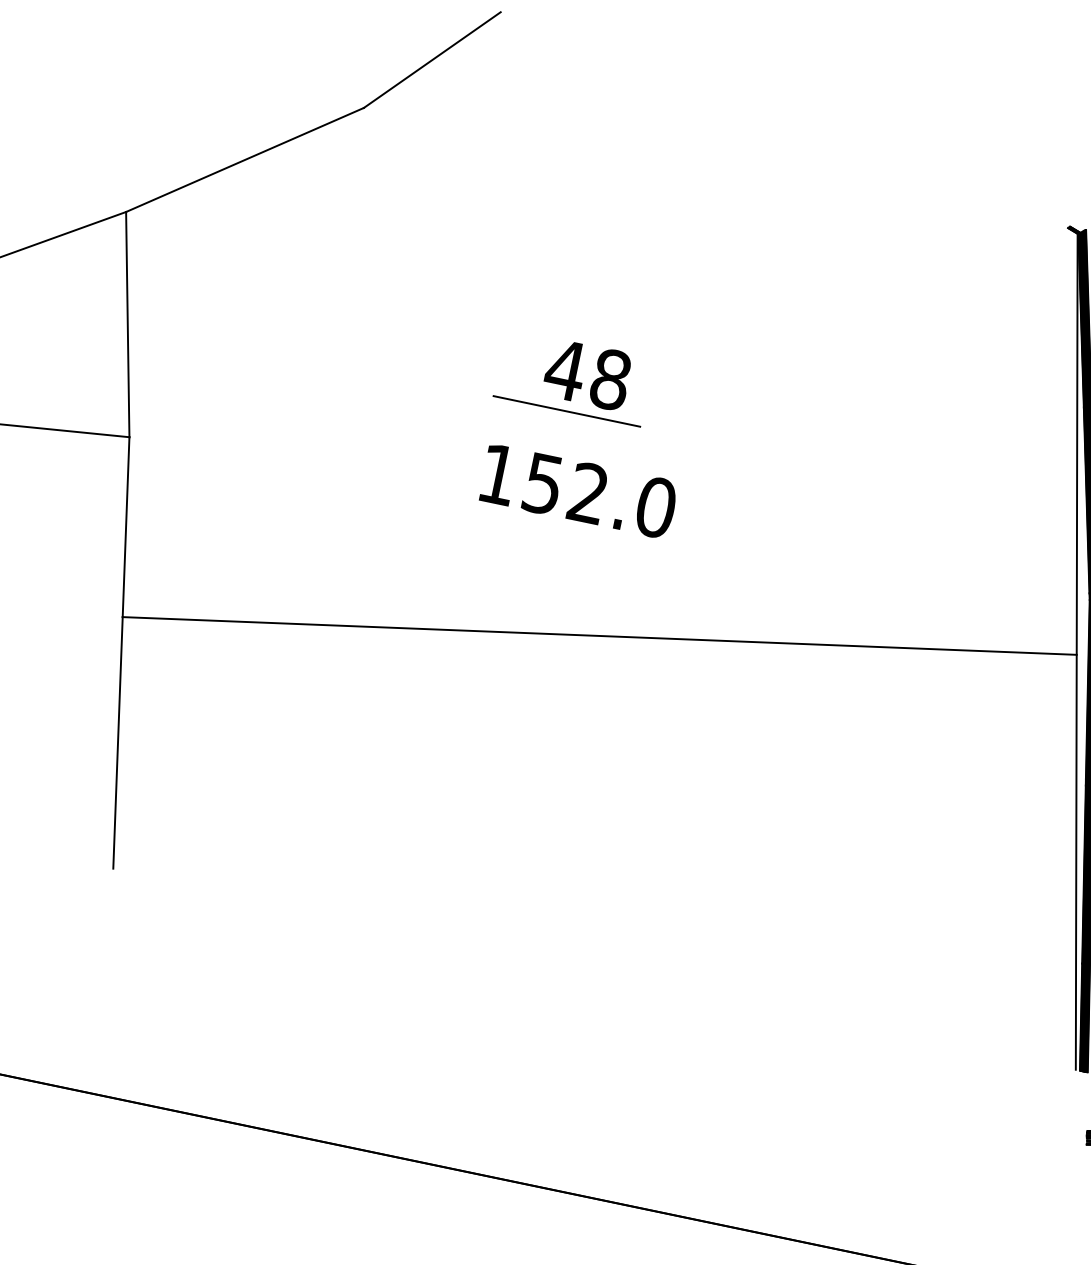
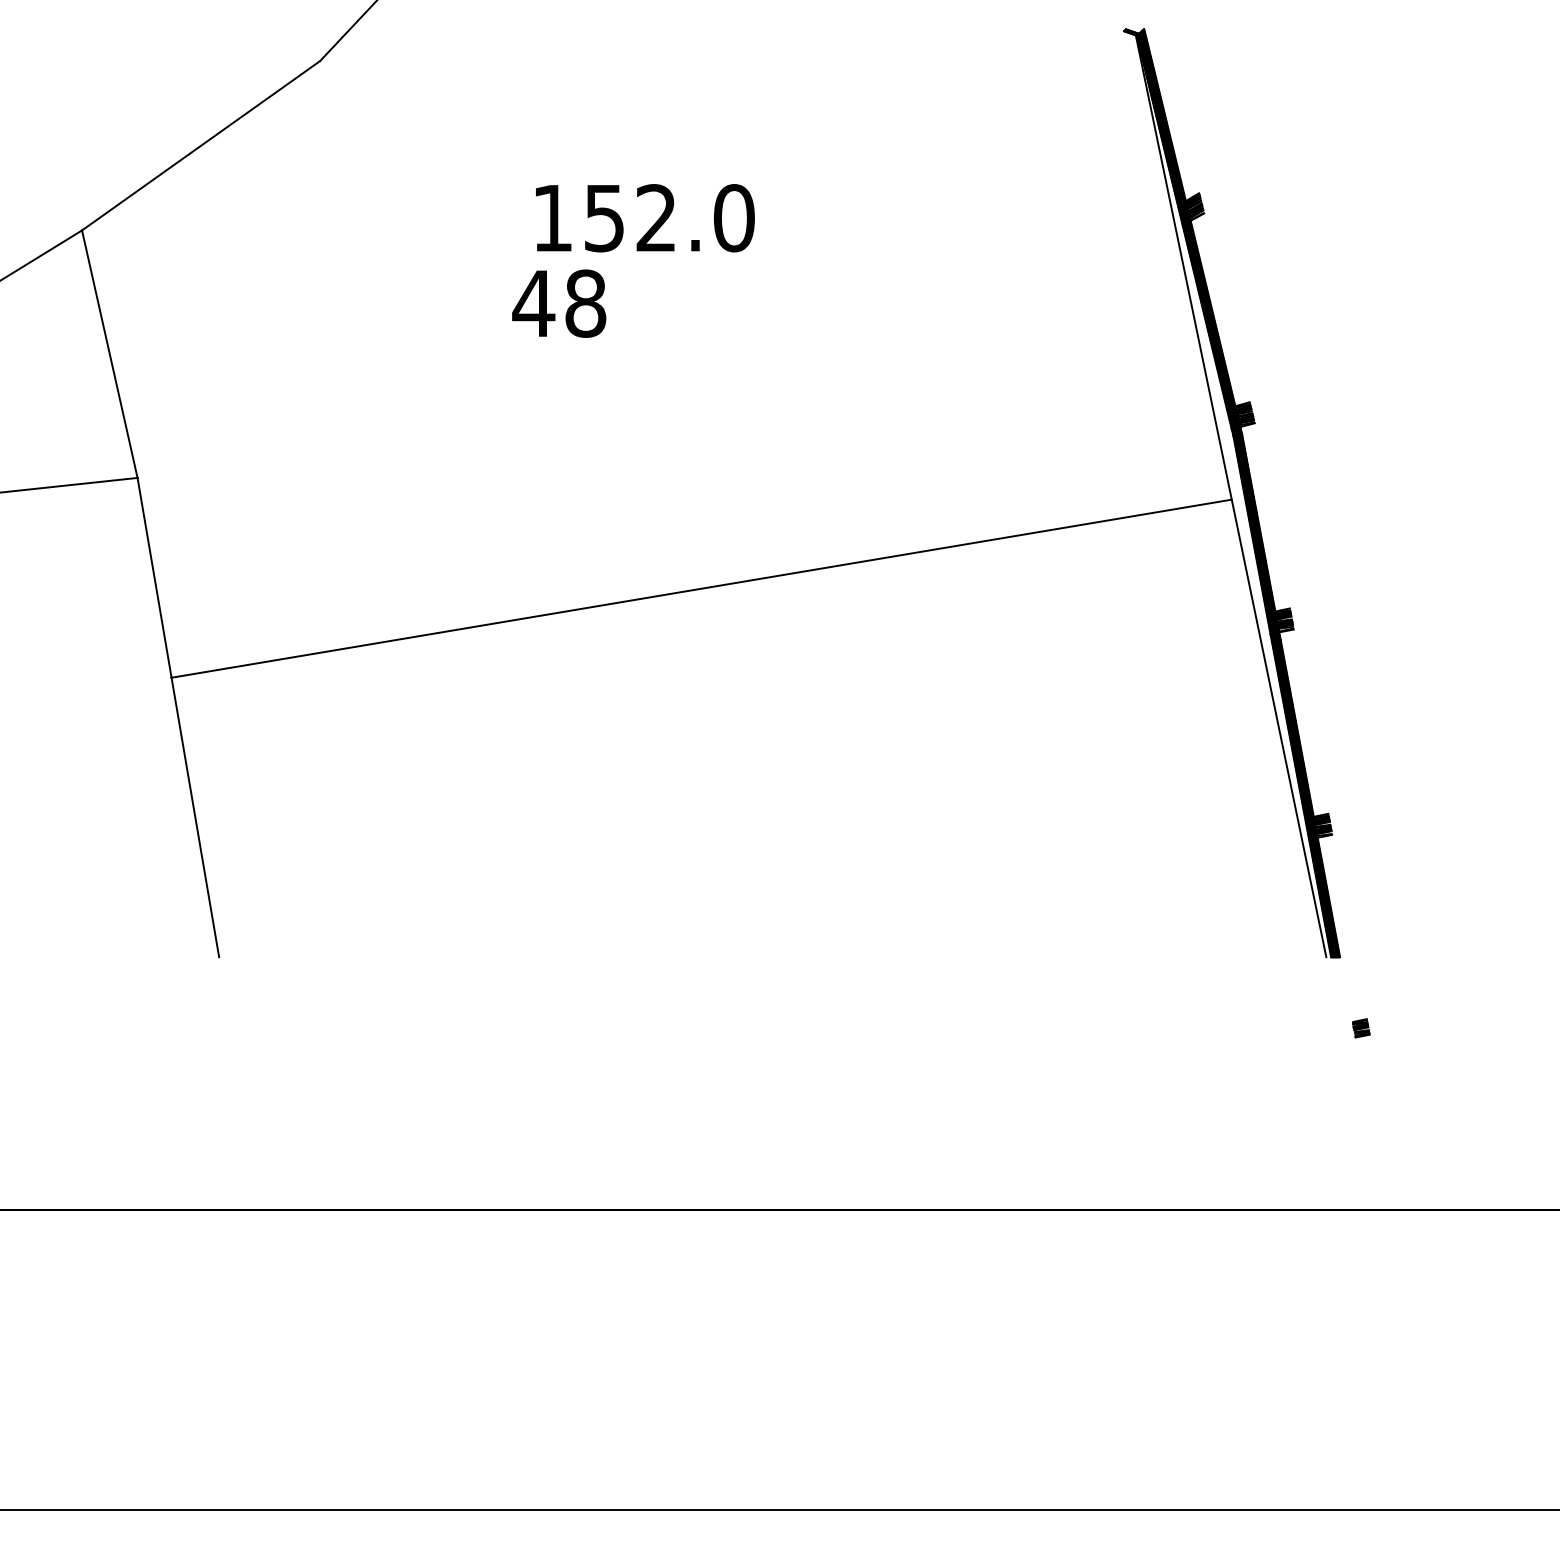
text: (587, 374) -> (559, 303), moved
line: (566, 411) -> (613, 348), removed
text: (578, 491) -> (645, 218), moved

